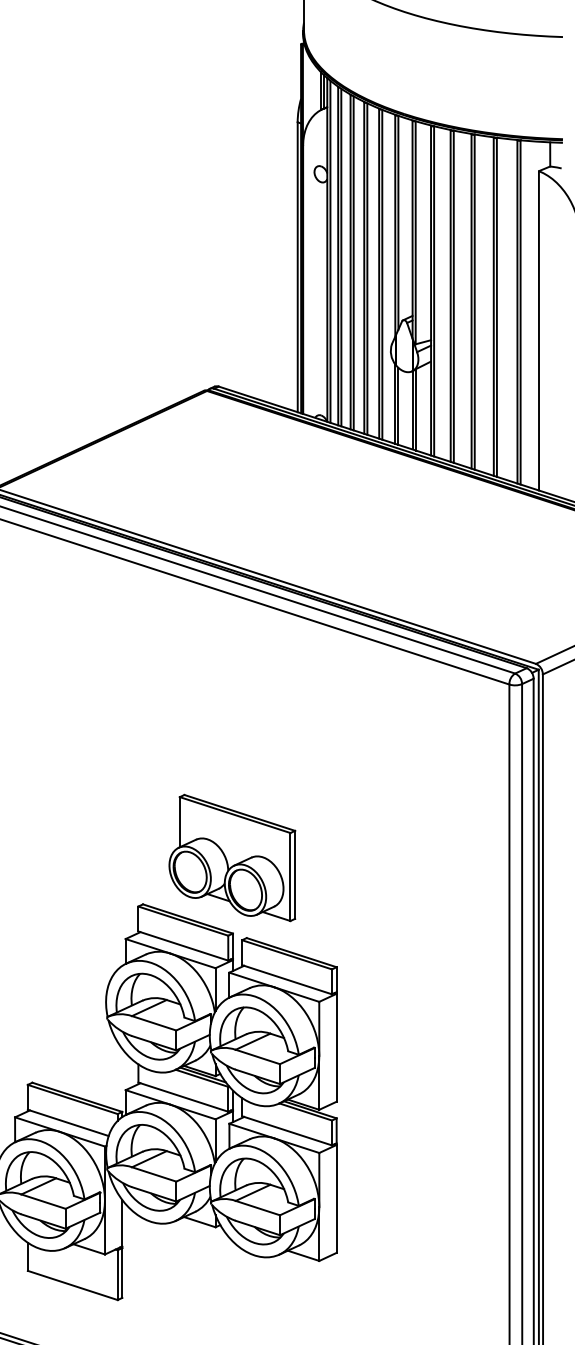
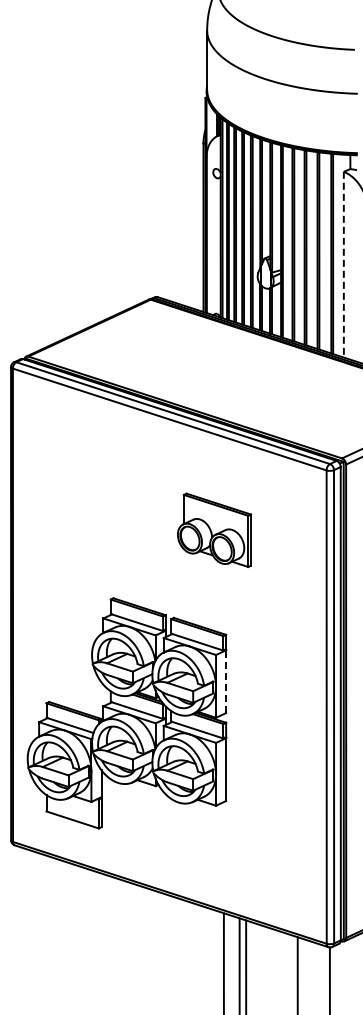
line: (538, 330) -> (343, 264), solid -> dashed
part: (232, 856) -> (214, 529), moved
line: (337, 1047) -> (226, 681), solid -> dashed

